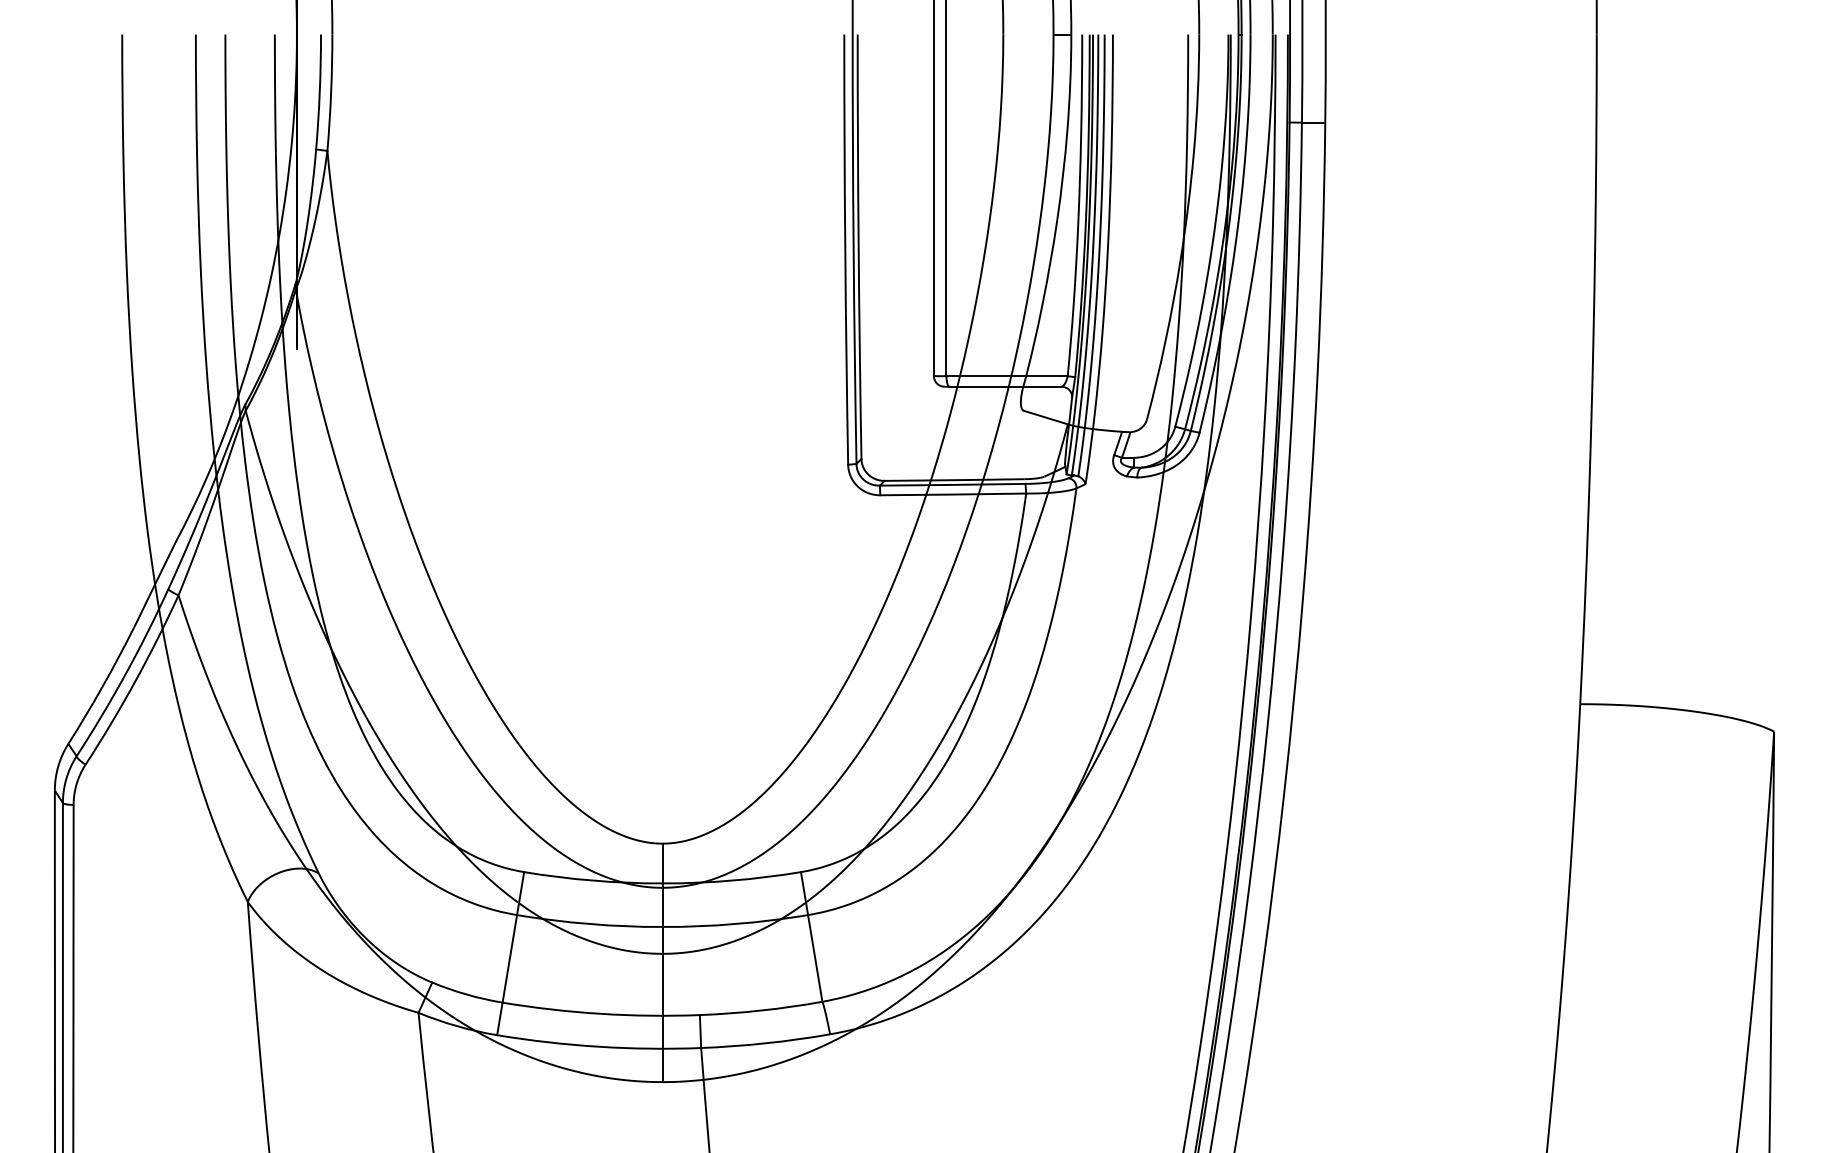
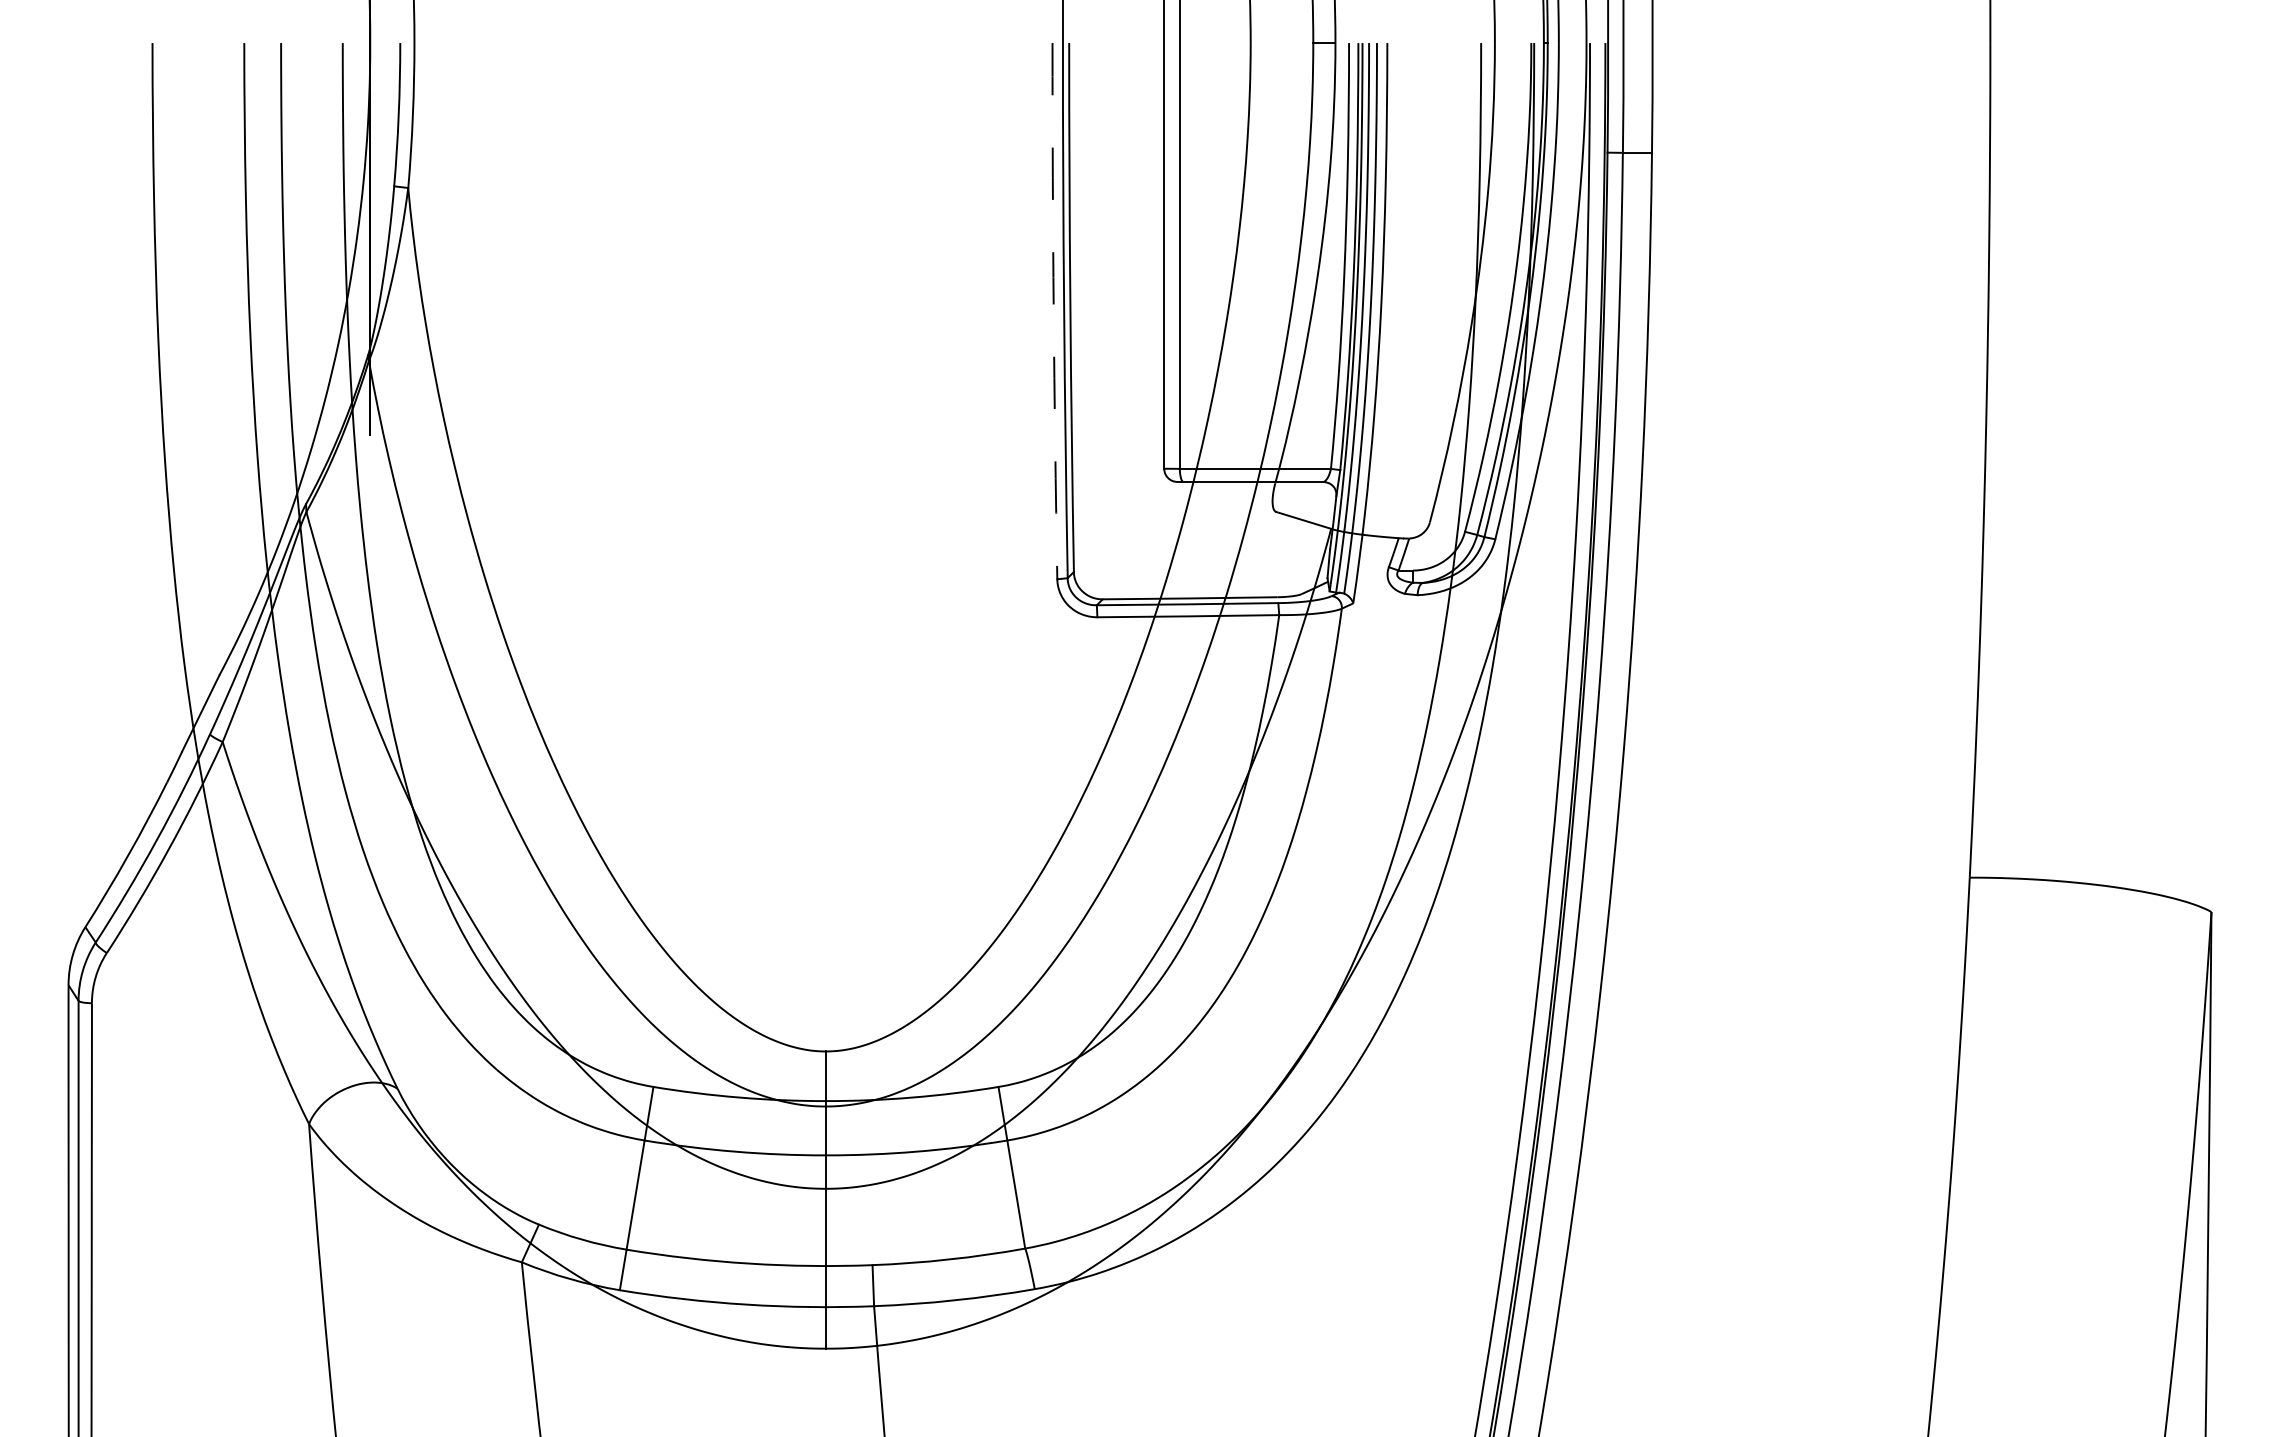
arc: (845, 249) -> (1053, 310), solid -> dashed

